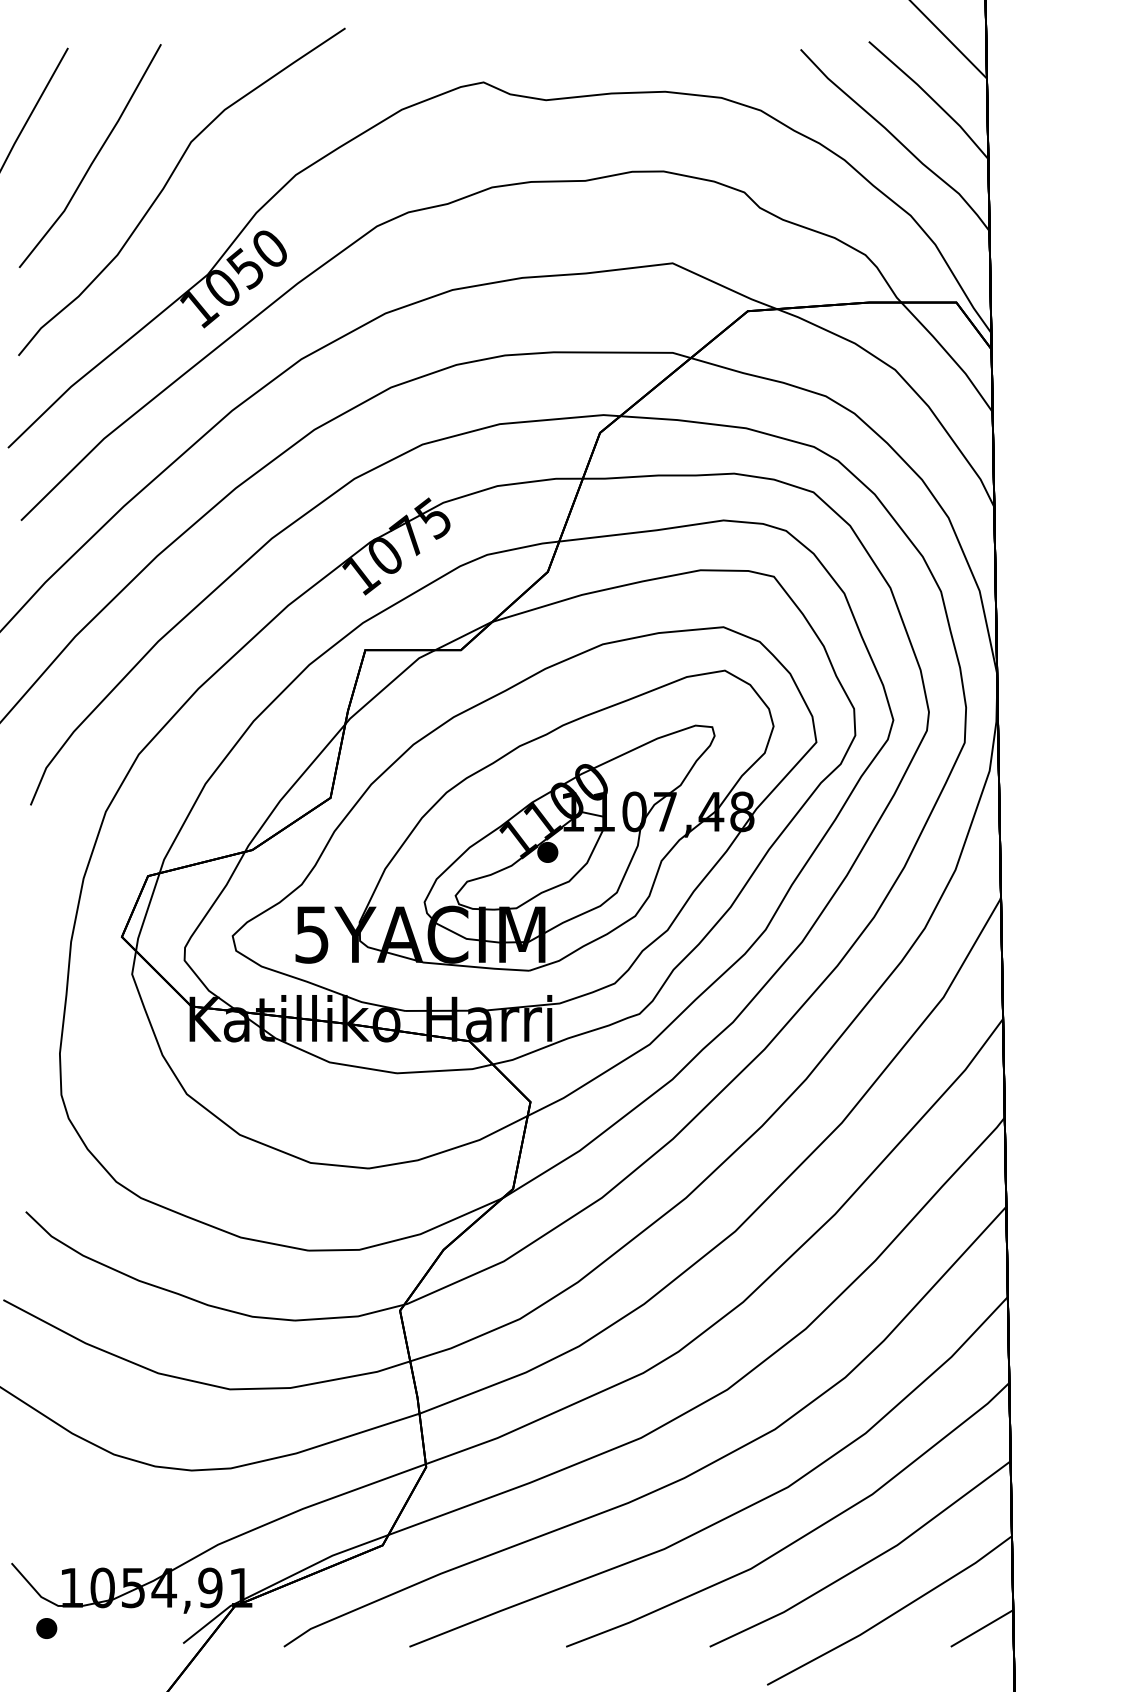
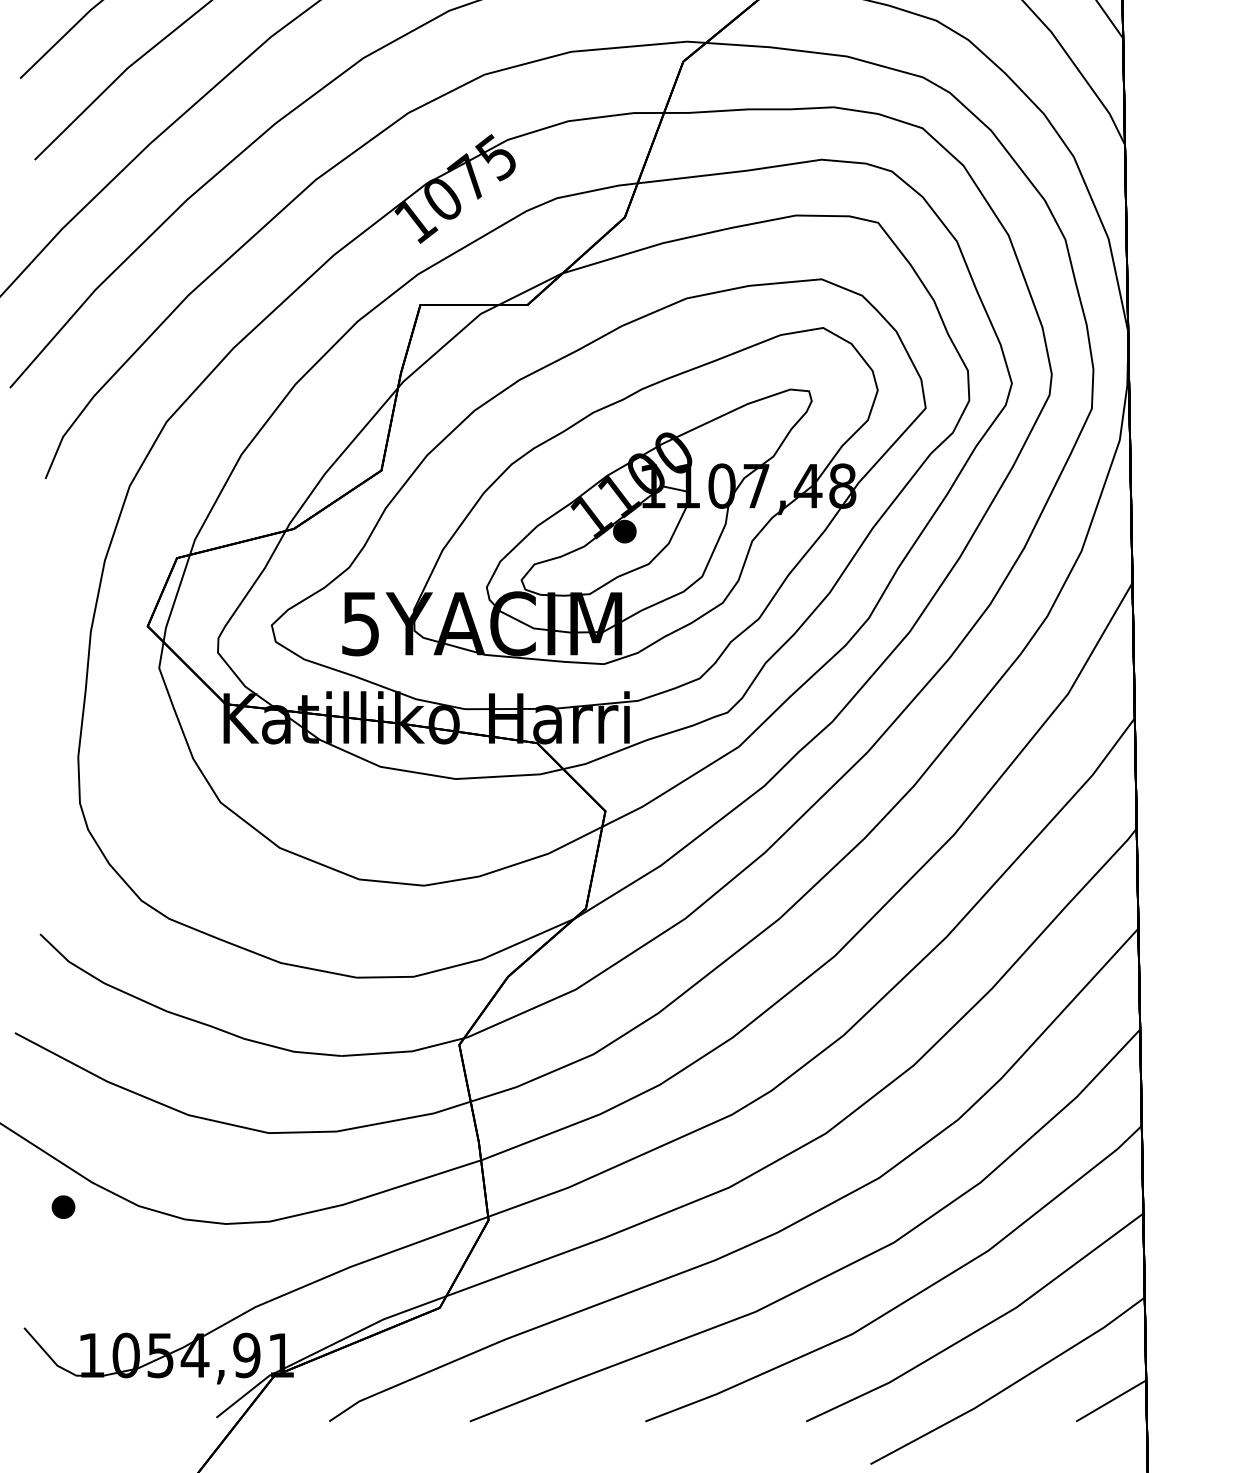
part: (46, 1628) -> (63, 1207), moved

